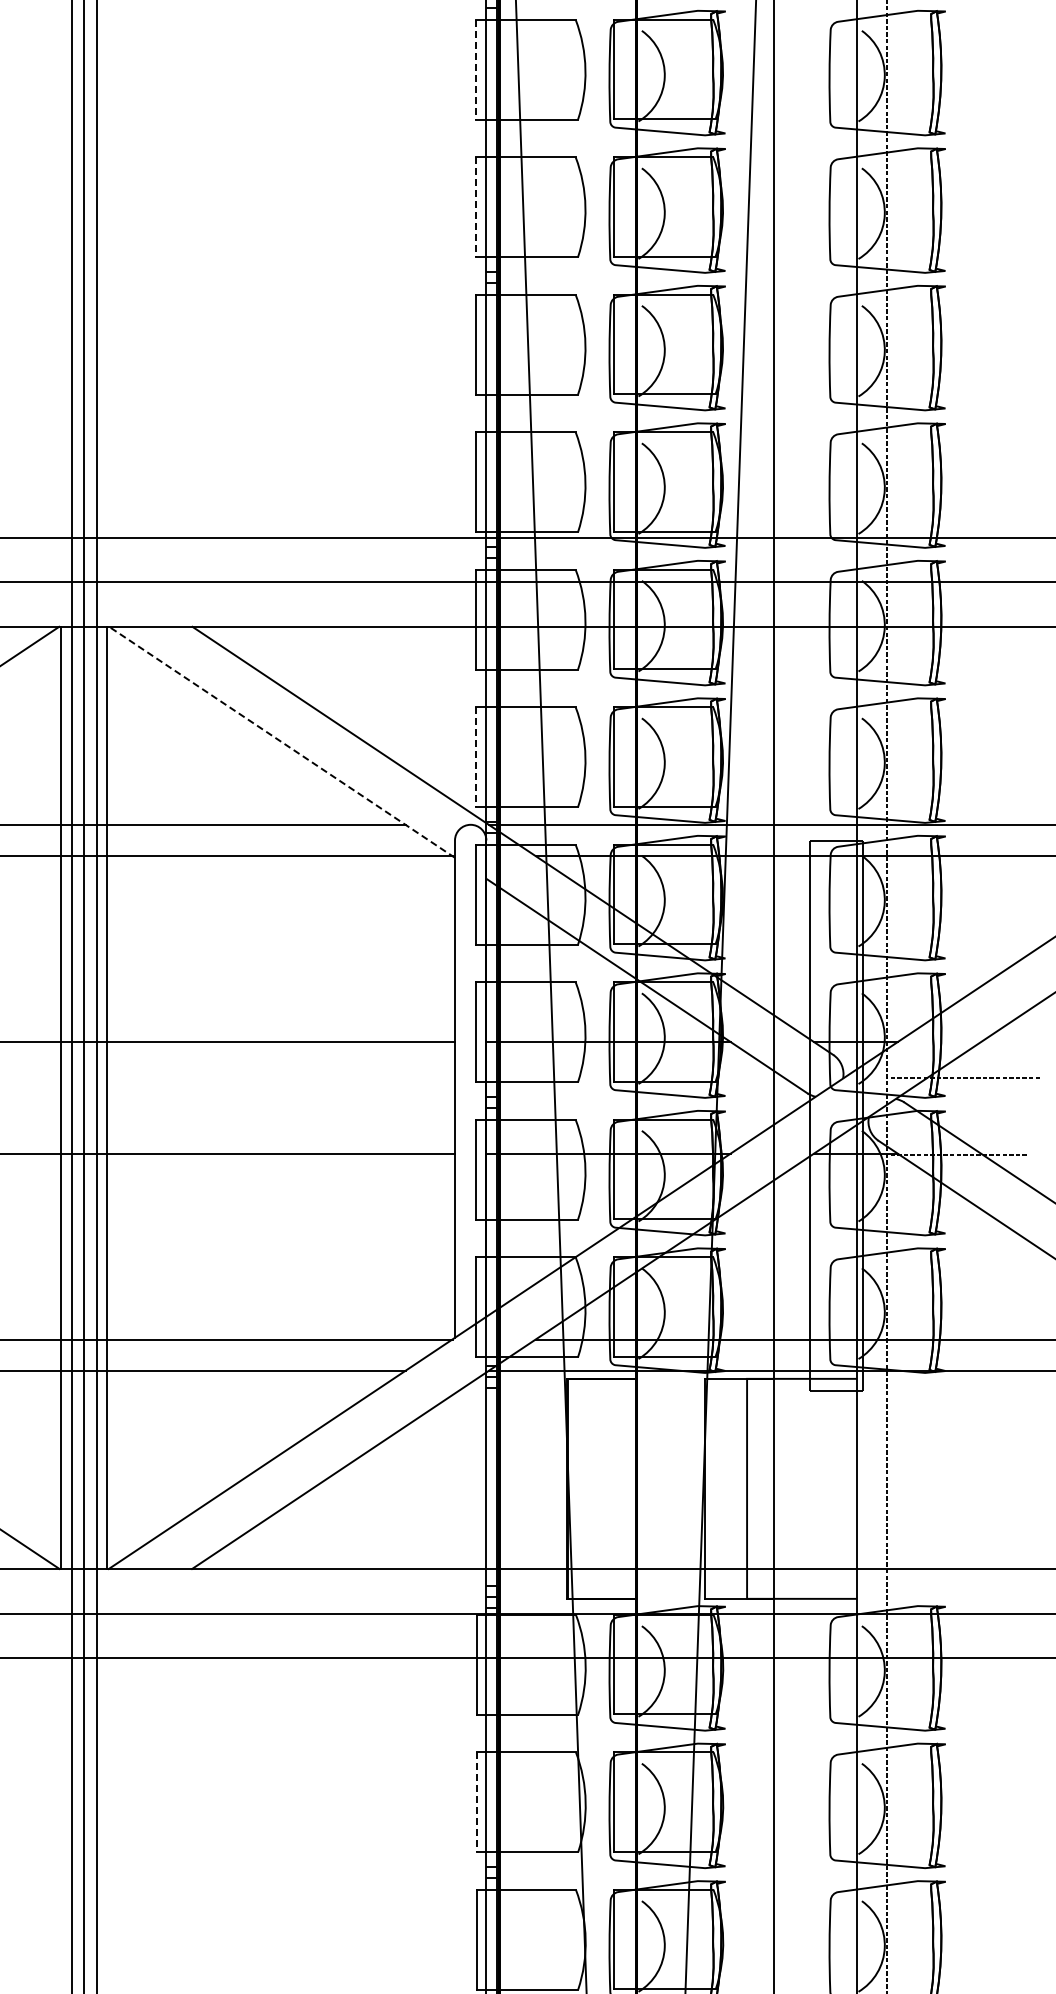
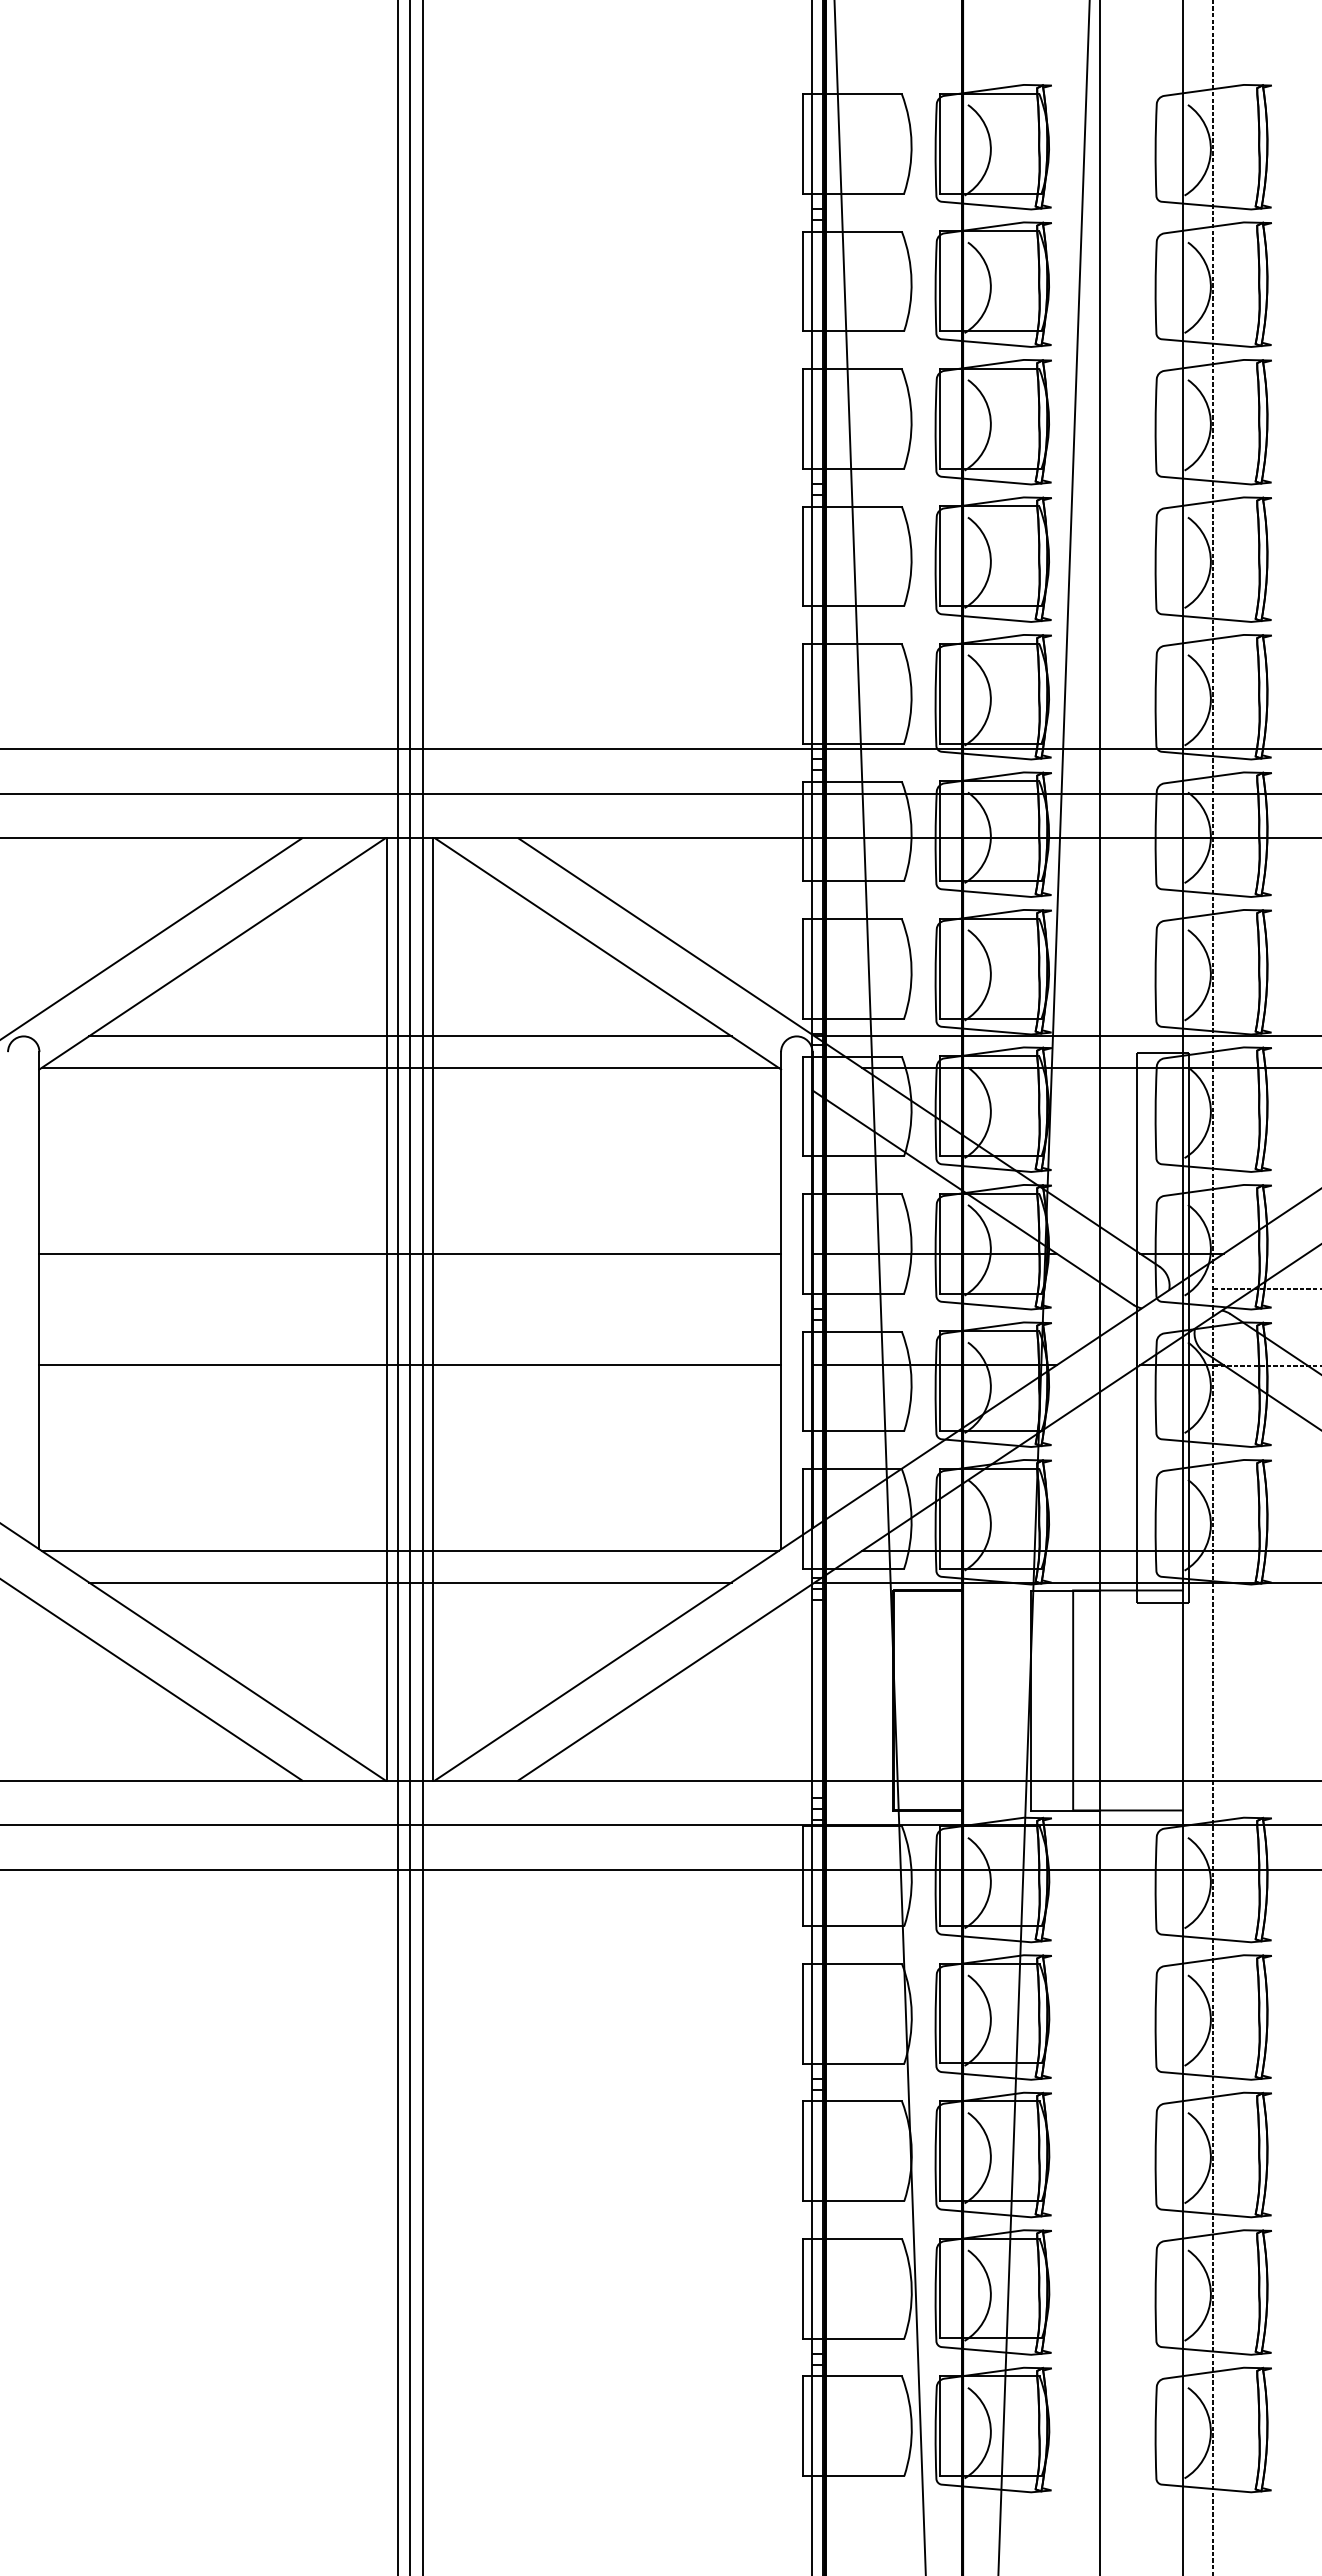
line: (476, 69) -> (802, 281), dashed -> solid
line: (476, 206) -> (802, 418), dashed -> solid
line: (282, 741) -> (608, 953), dashed -> solid
line: (476, 756) -> (802, 968), dashed -> solid
line: (476, 1801) -> (802, 2013), dashed -> solid

